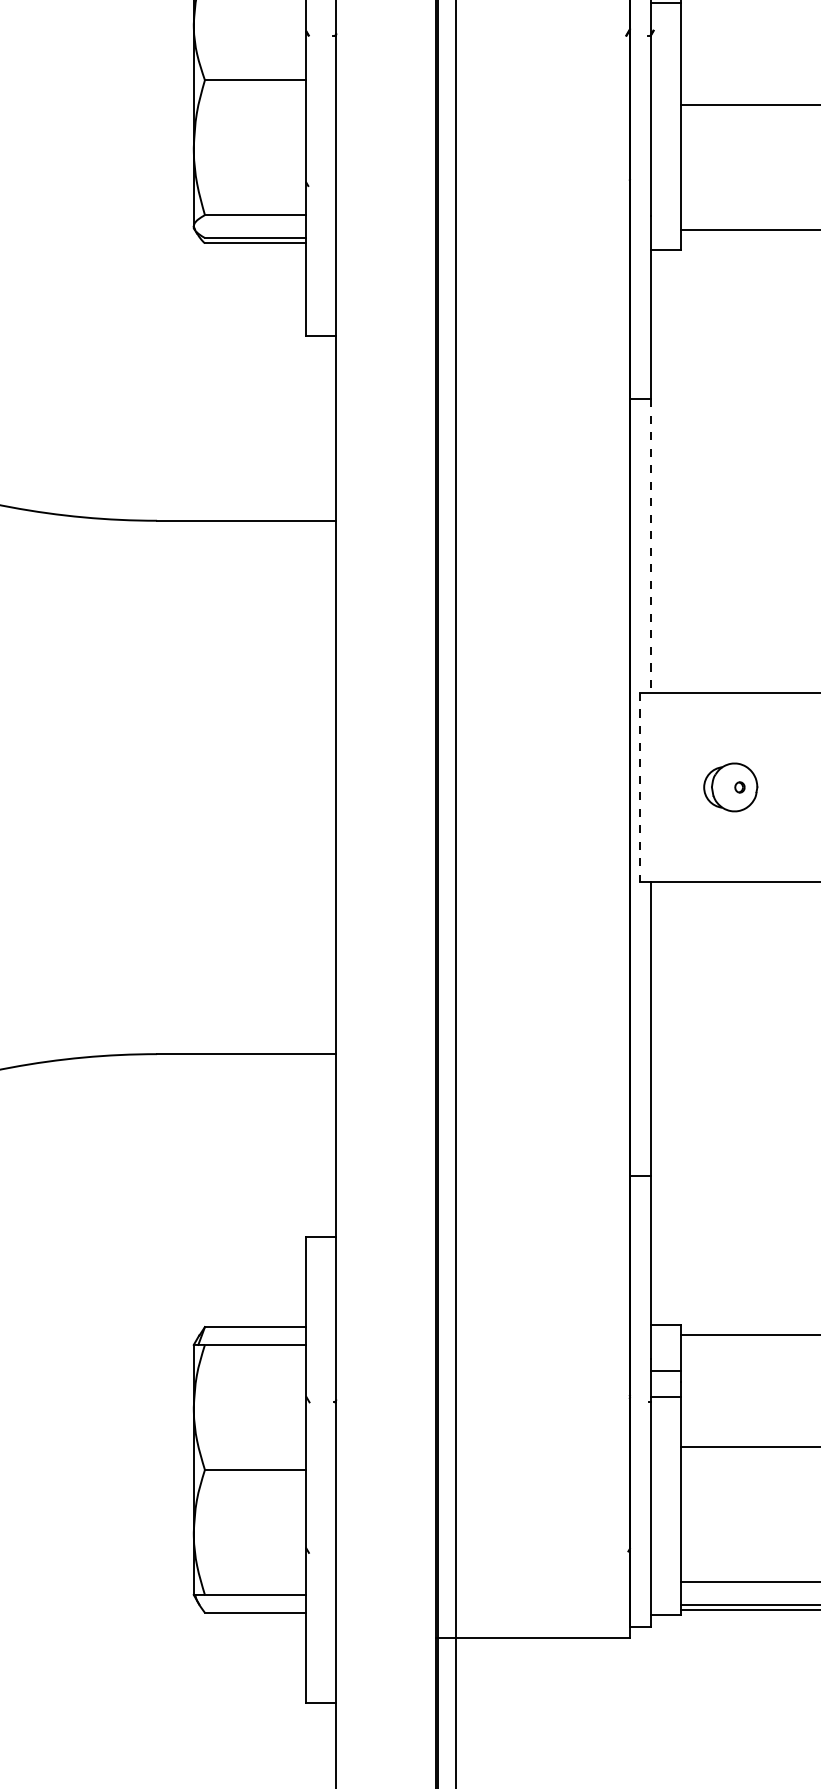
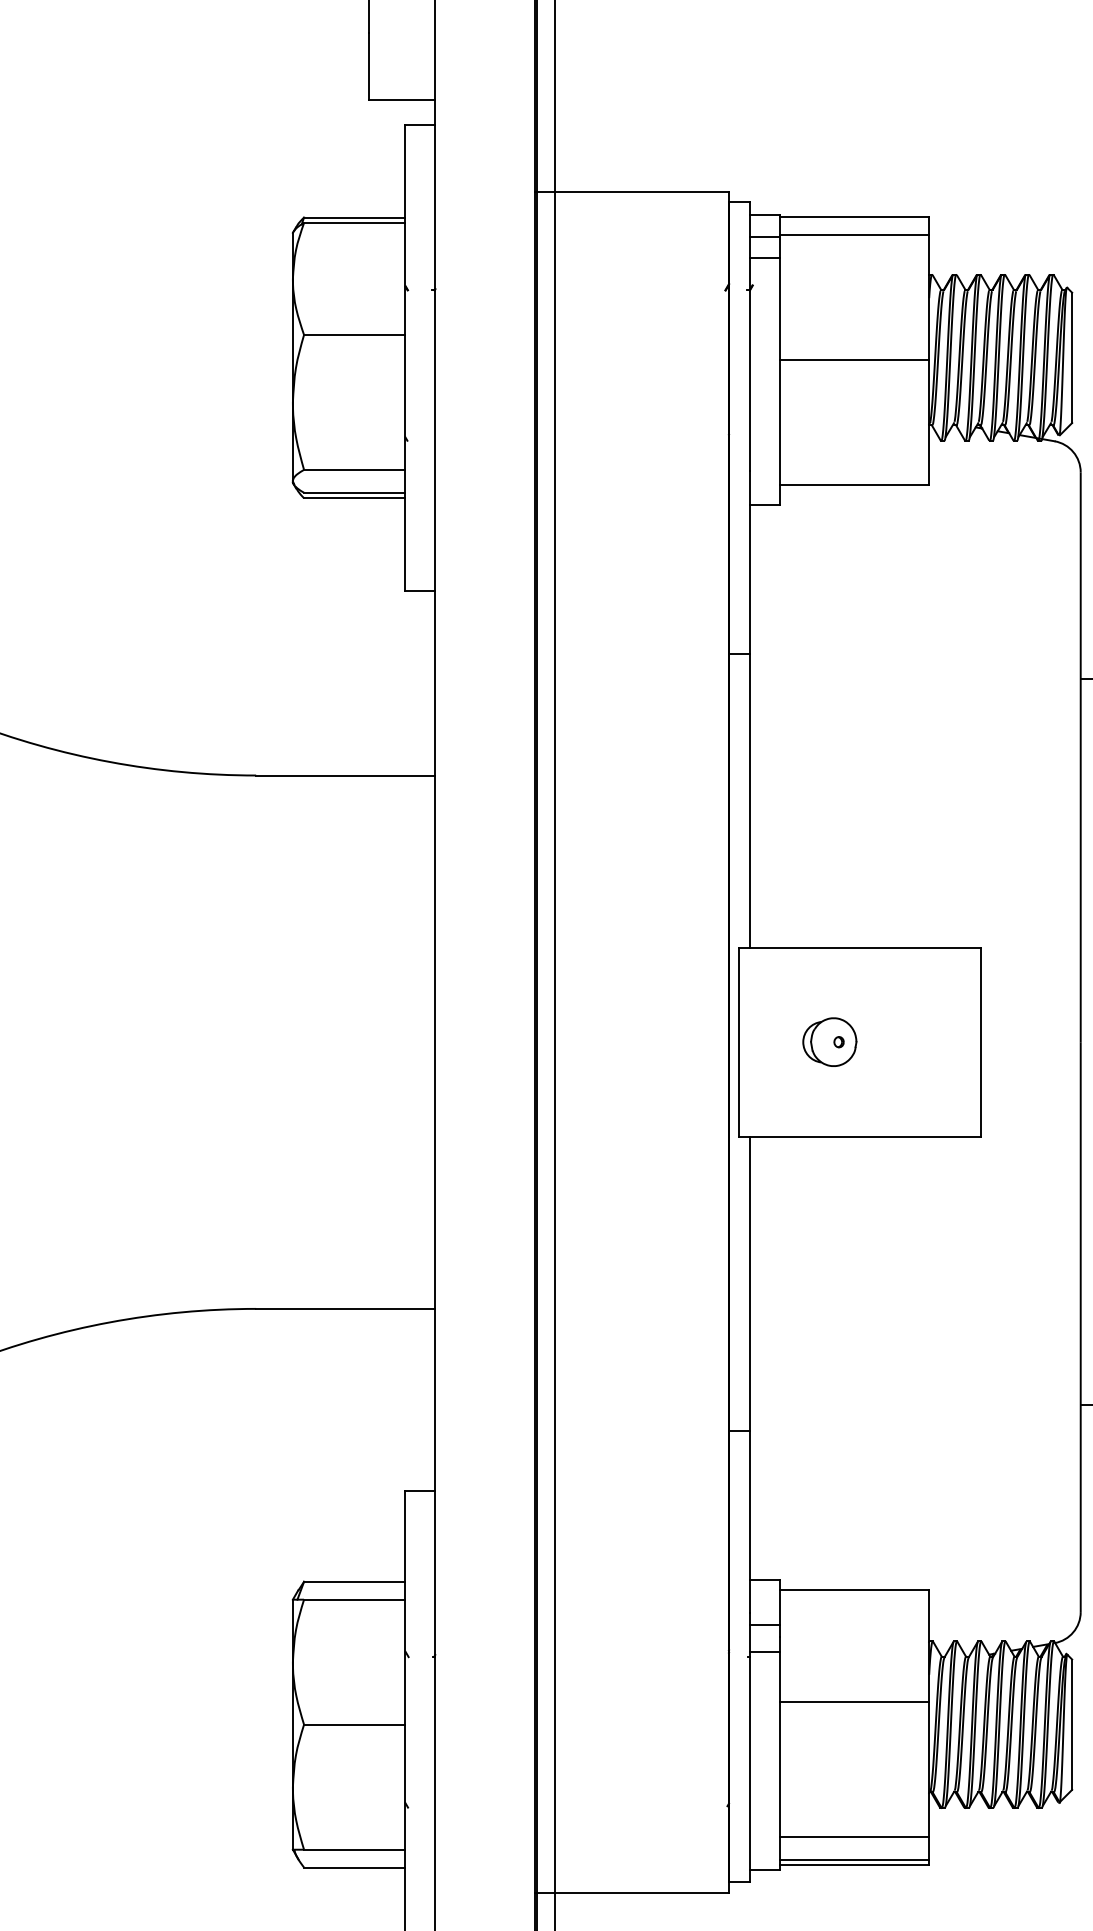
line: (650, 545) -> (749, 800), dashed -> solid
line: (640, 787) -> (739, 1042), dashed -> solid

